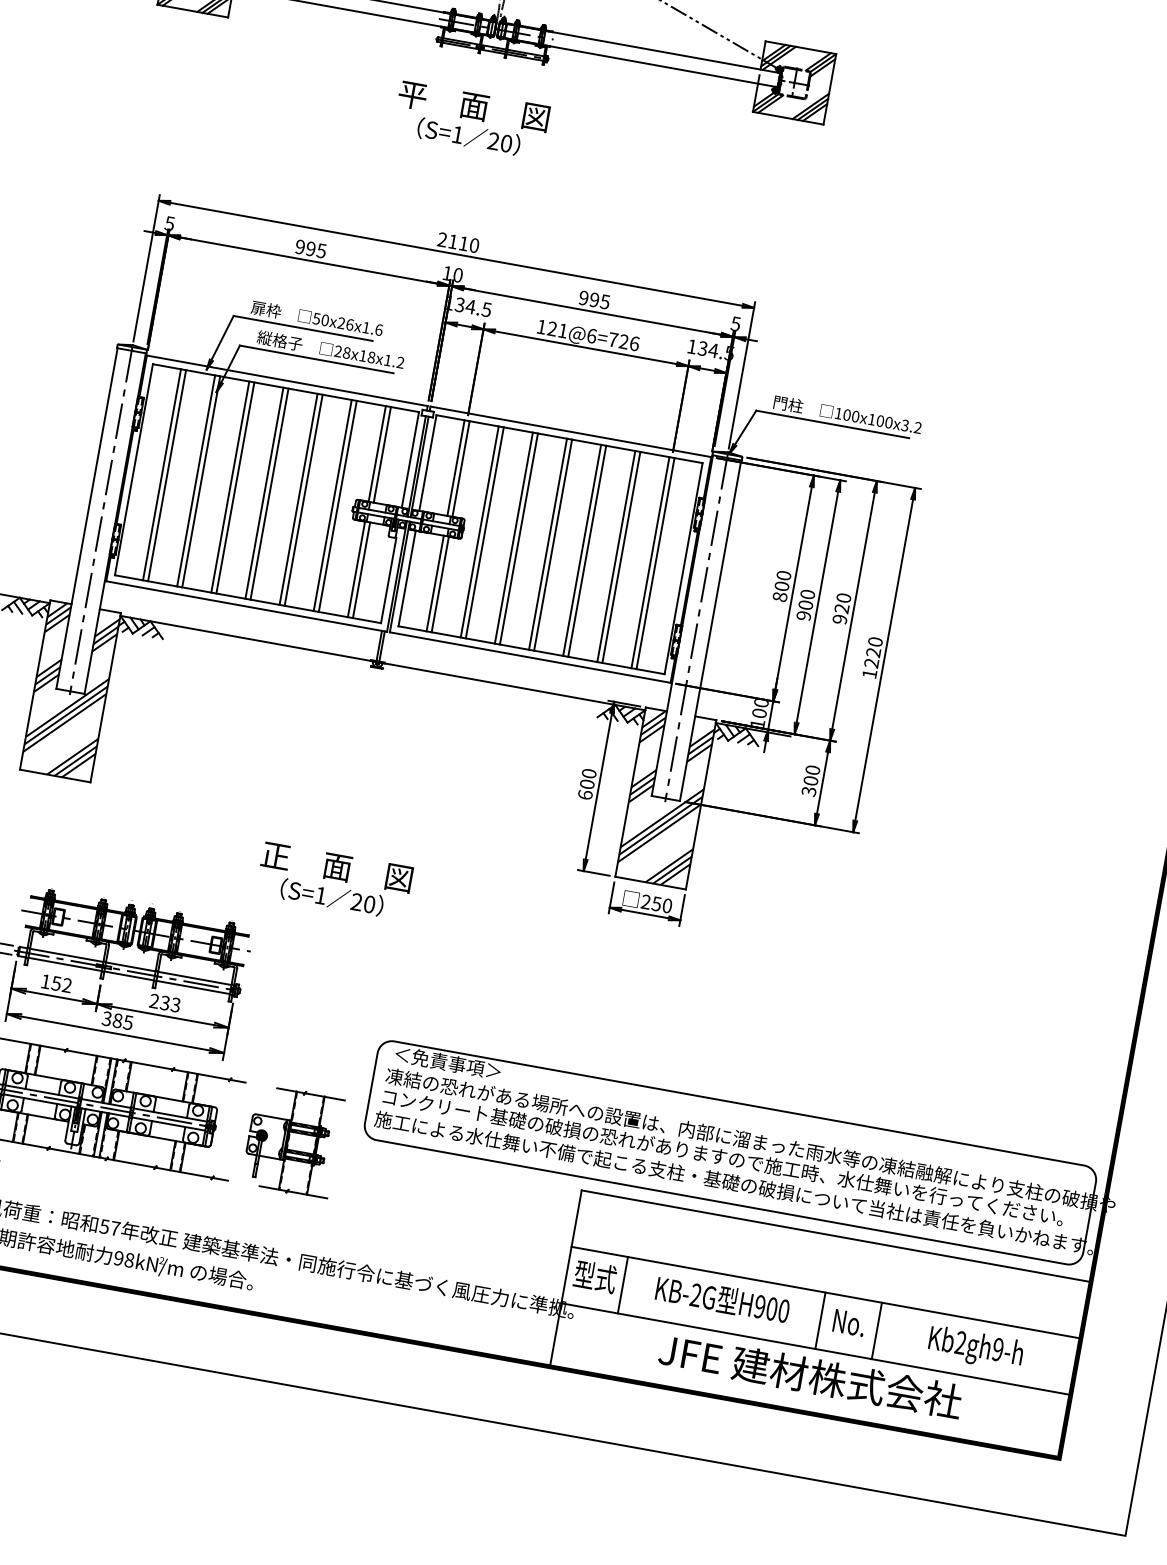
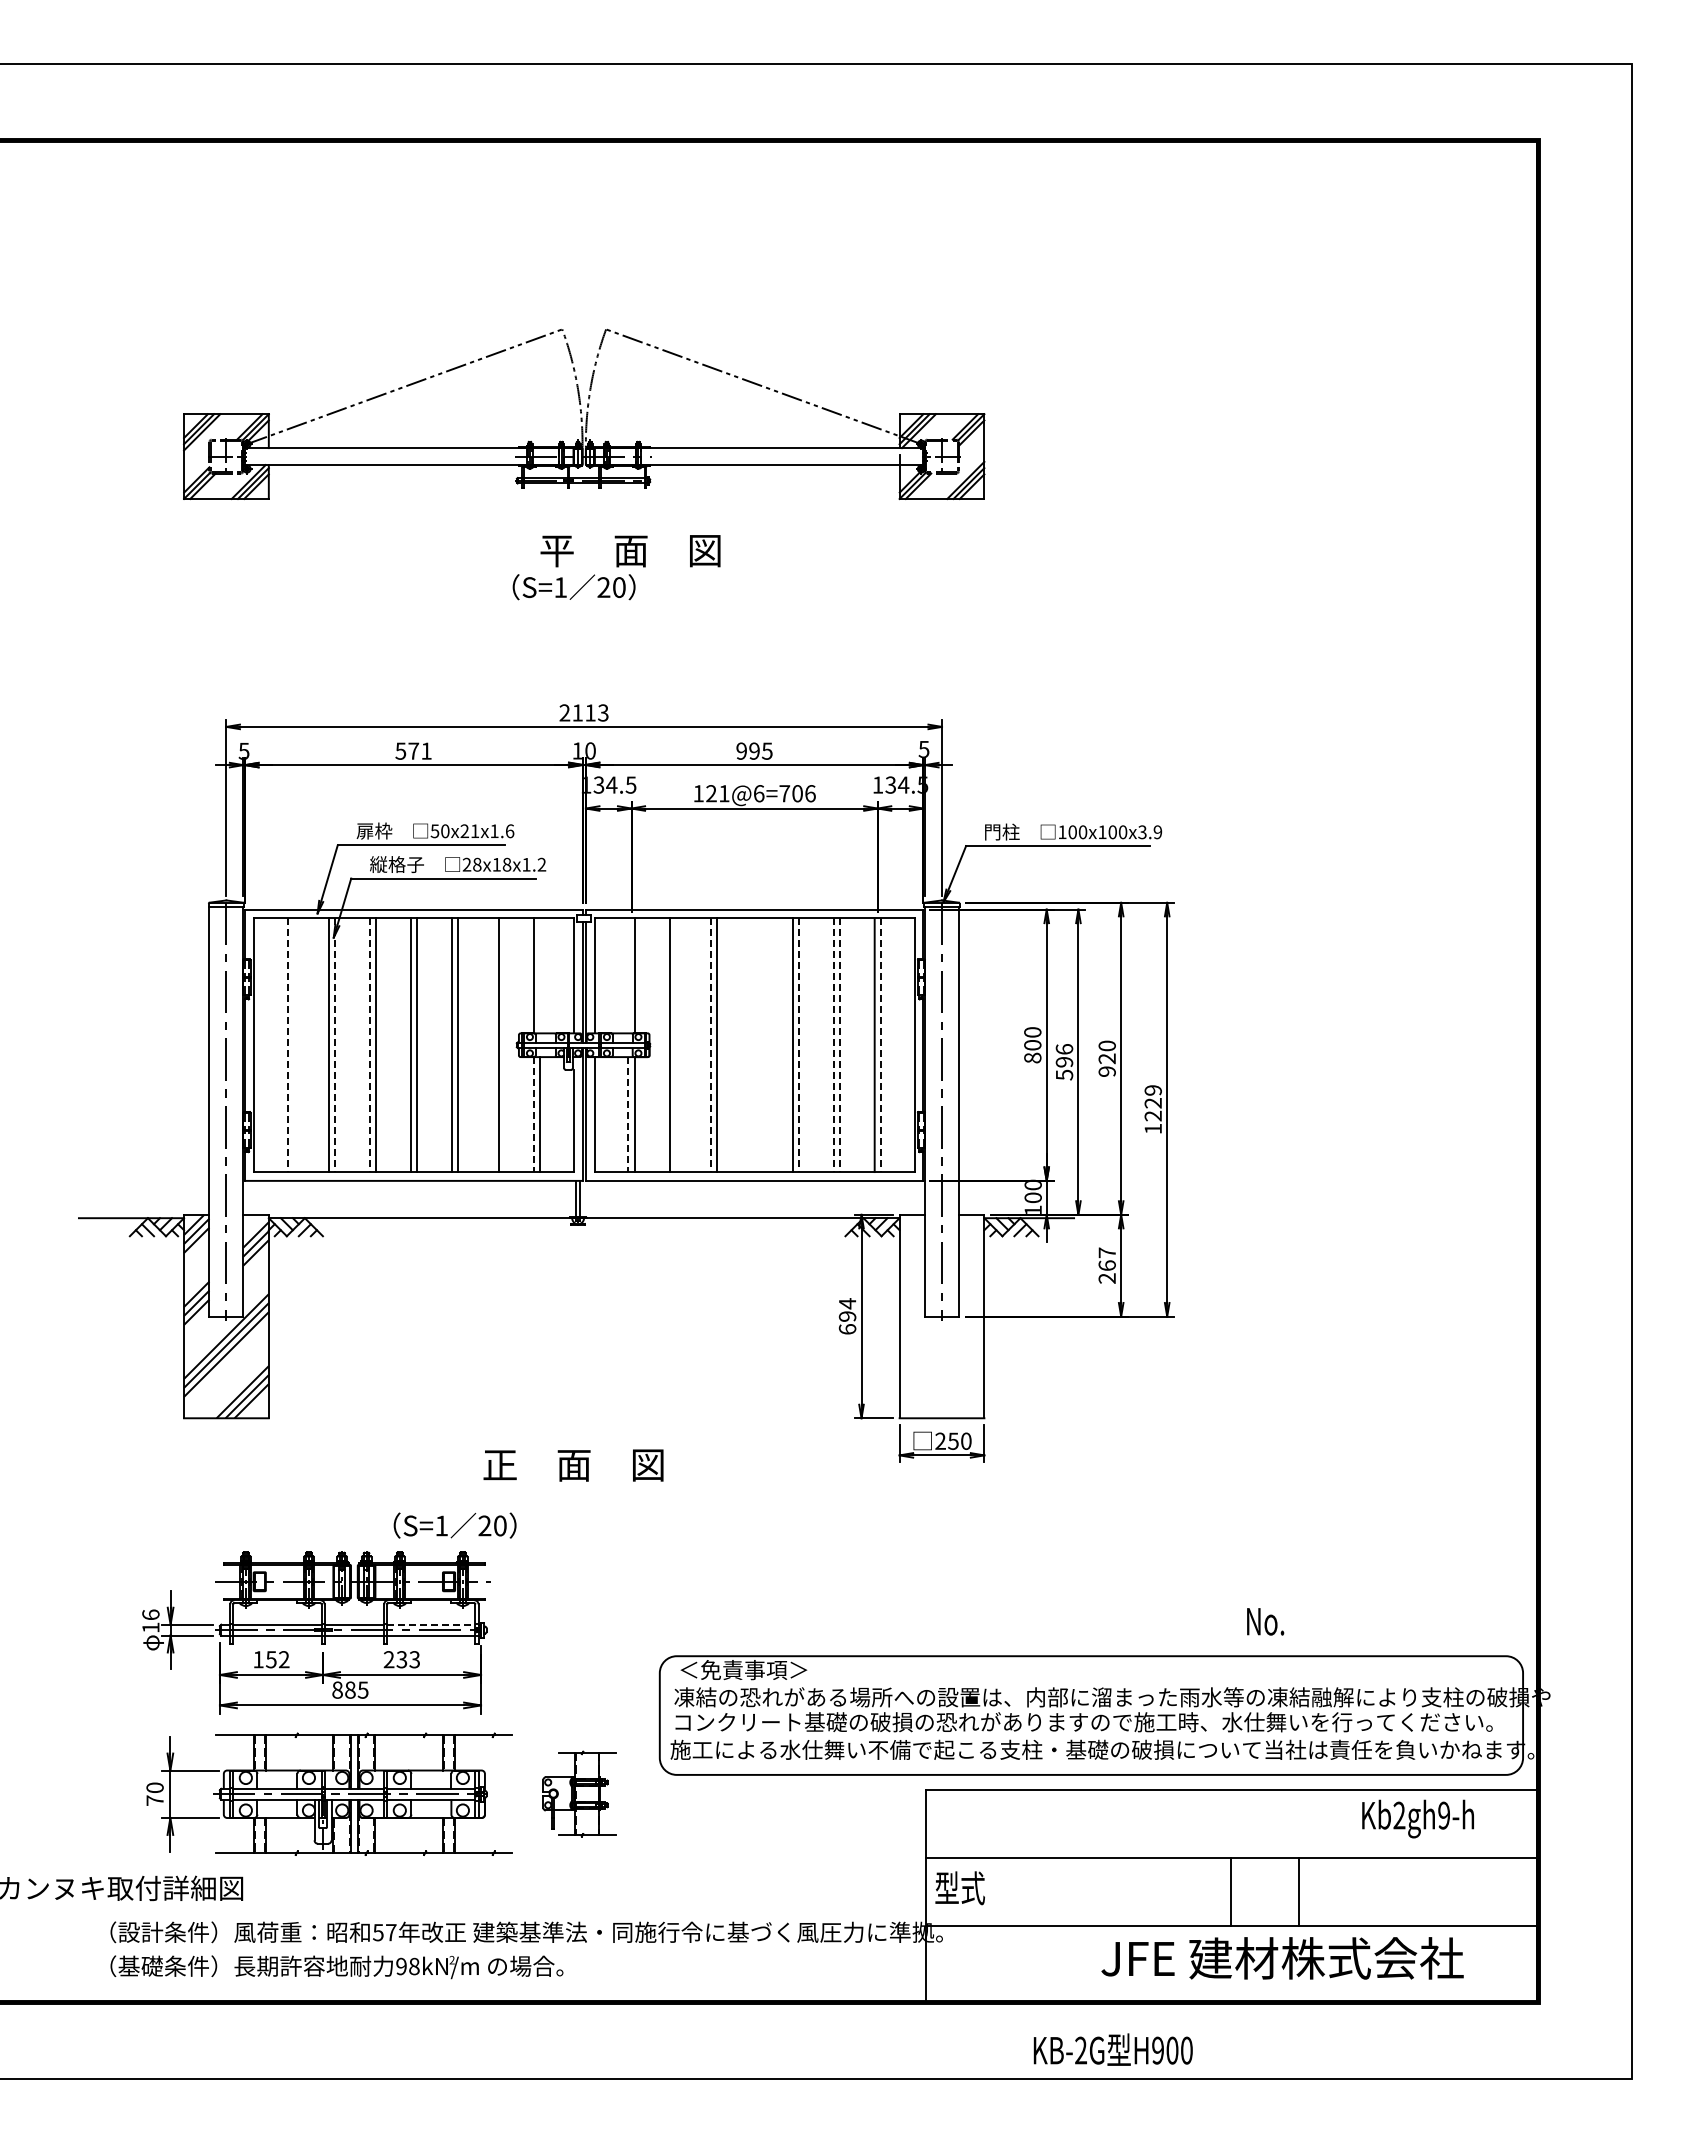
text: (473, 106) -> (630, 551), moved
text: (474, 245) -> (603, 712), 2110 -> 2113
text: (310, 248) -> (413, 750), 995 -> 571
text: (350, 325) -> (475, 831), 50x26x1.6 -> 50x21x1.6
text: (623, 341) -> (797, 793), 121@6=726 -> 121@6=706
text: (917, 428) -> (1157, 832), 100x100x3.2 -> 100x100x3.9
line: (382, 454) -> (539, 975), removed
line: (456, 467) -> (628, 975), removed
line: (161, 474) -> (287, 1045), solid -> dashed
line: (166, 475) -> (293, 1045), removed
line: (200, 482) -> (334, 1045), solid -> dashed
line: (230, 487) -> (369, 1045), solid -> dashed
line: (332, 505) -> (492, 1045), removed
line: (484, 533) -> (675, 1045), removed
line: (513, 538) -> (710, 1045), solid -> dashed
line: (547, 544) -> (751, 1045), removed
line: (552, 545) -> (757, 1045), removed
line: (587, 551) -> (798, 1045), solid -> dashed
line: (616, 556) -> (833, 1045), solid -> dashed
line: (621, 557) -> (839, 1045), solid -> dashed
line: (655, 563) -> (880, 1045), solid -> dashed
line: (356, 570) -> (533, 1115), solid -> dashed
line: (435, 584) -> (628, 1115), solid -> dashed
text: (805, 605) -> (1064, 1062), 900 -> 596
text: (874, 641) -> (1152, 1090), 1220 -> 1229
text: (588, 778) -> (847, 1309), 600 -> 694
text: (810, 780) -> (1106, 1265), 300 -> 267
hatch: (665, 798) -> (941, 1316), removed
text: (331, 897) -> (454, 1525), moved
line: (194, 978) -> (431, 1624), solid -> dashed
text: (107, 1018) -> (337, 1689), 385 -> 885
part: (292, 1141) -> (579, 1793), size x0.7
line: (622, 1285) -> (993, 1892), removed
text: (722, 1299) -> (1112, 2049), moved
text: (849, 1322) -> (1265, 1621), moved
text: (975, 1348) -> (1417, 1818), moved
text: (810, 1375) -> (1282, 1958), moved

